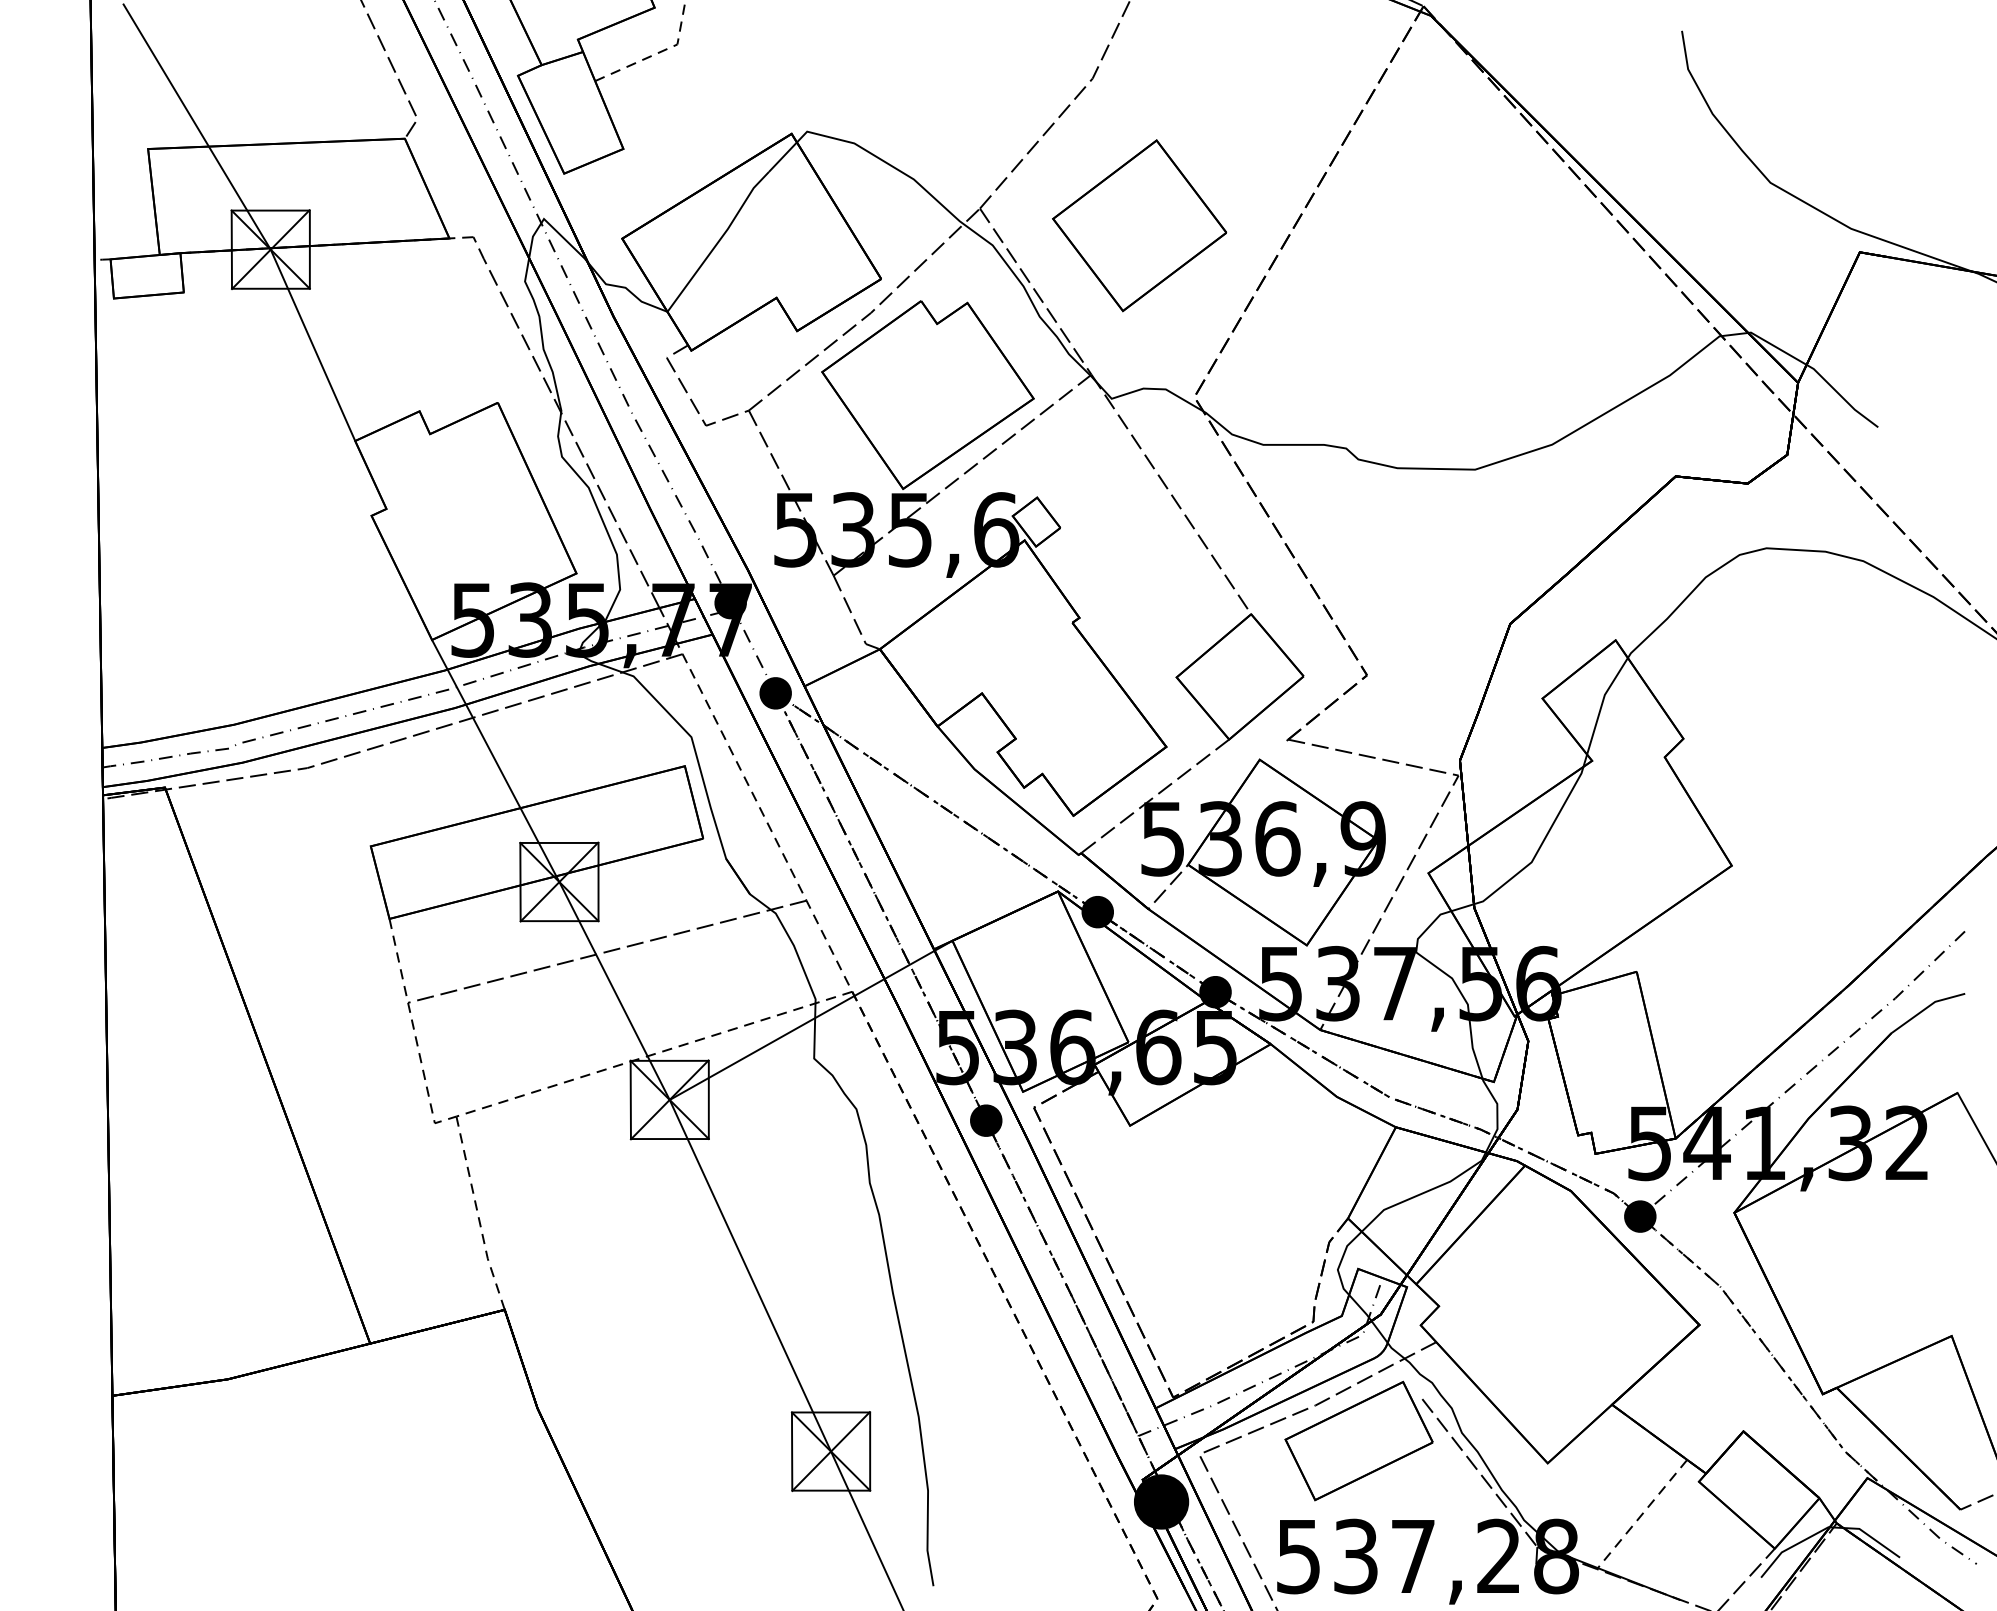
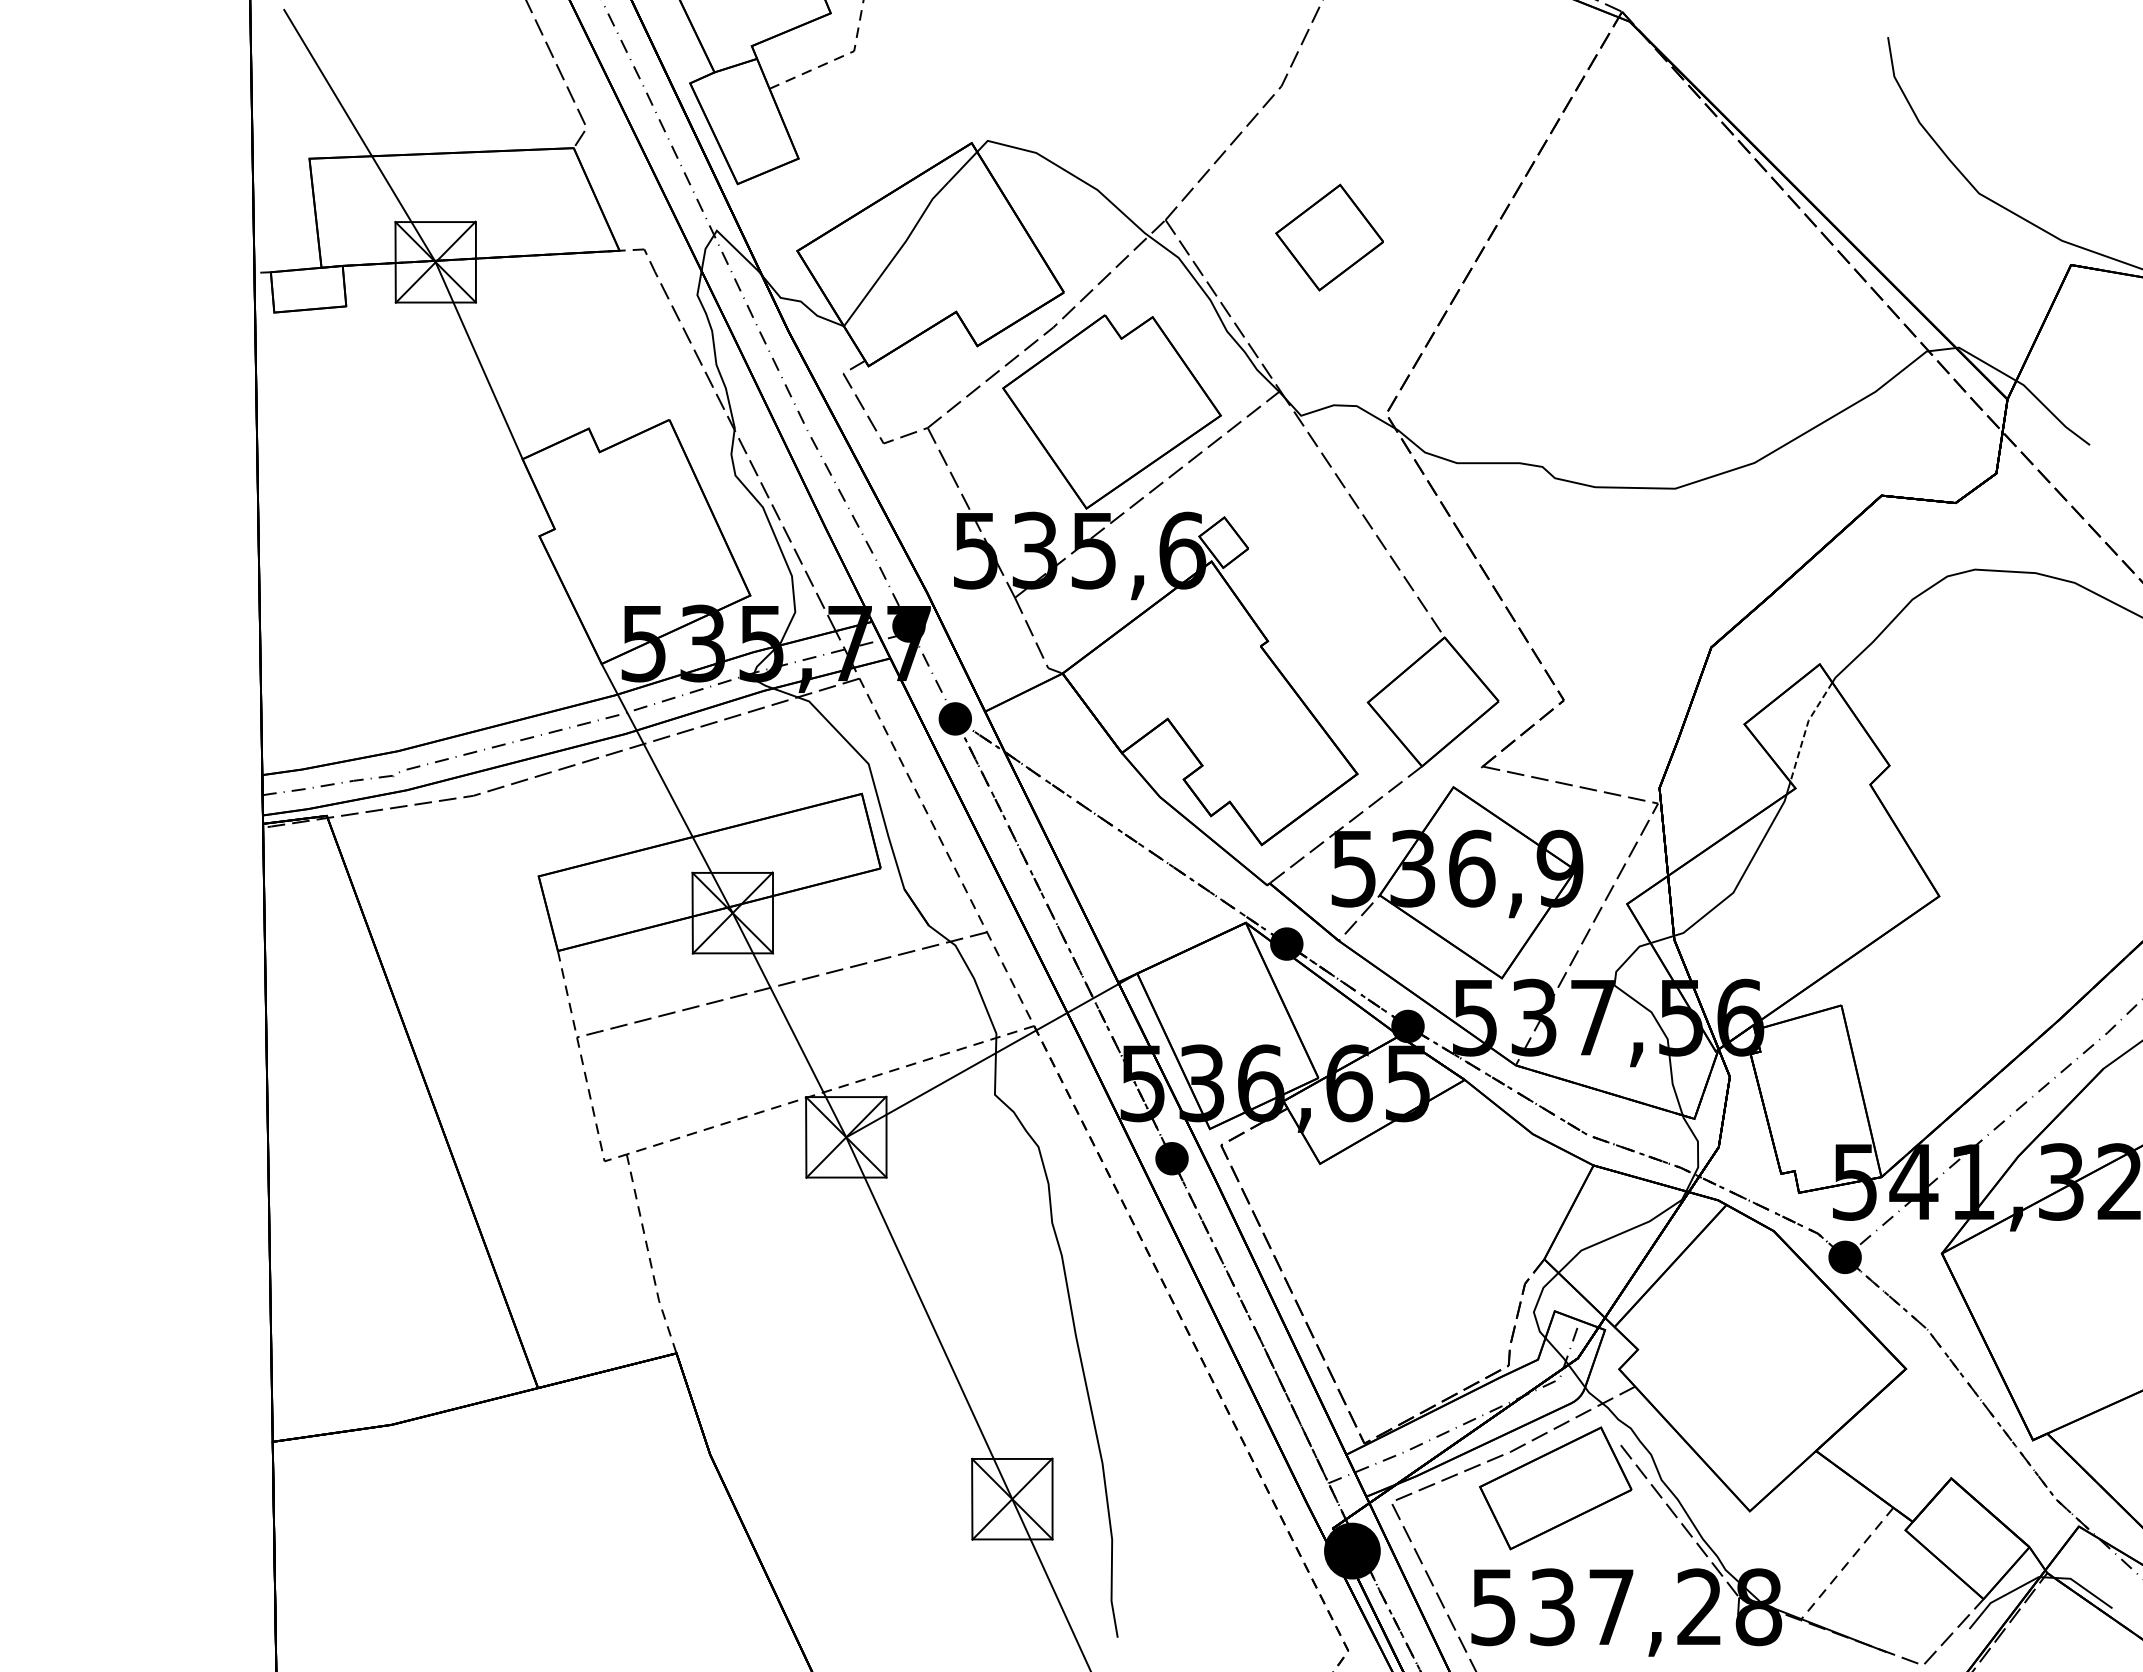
part: (1139, 225) -> (1329, 237), size x0.6
line: (1601, 703) -> (1805, 729), solid -> dashed

